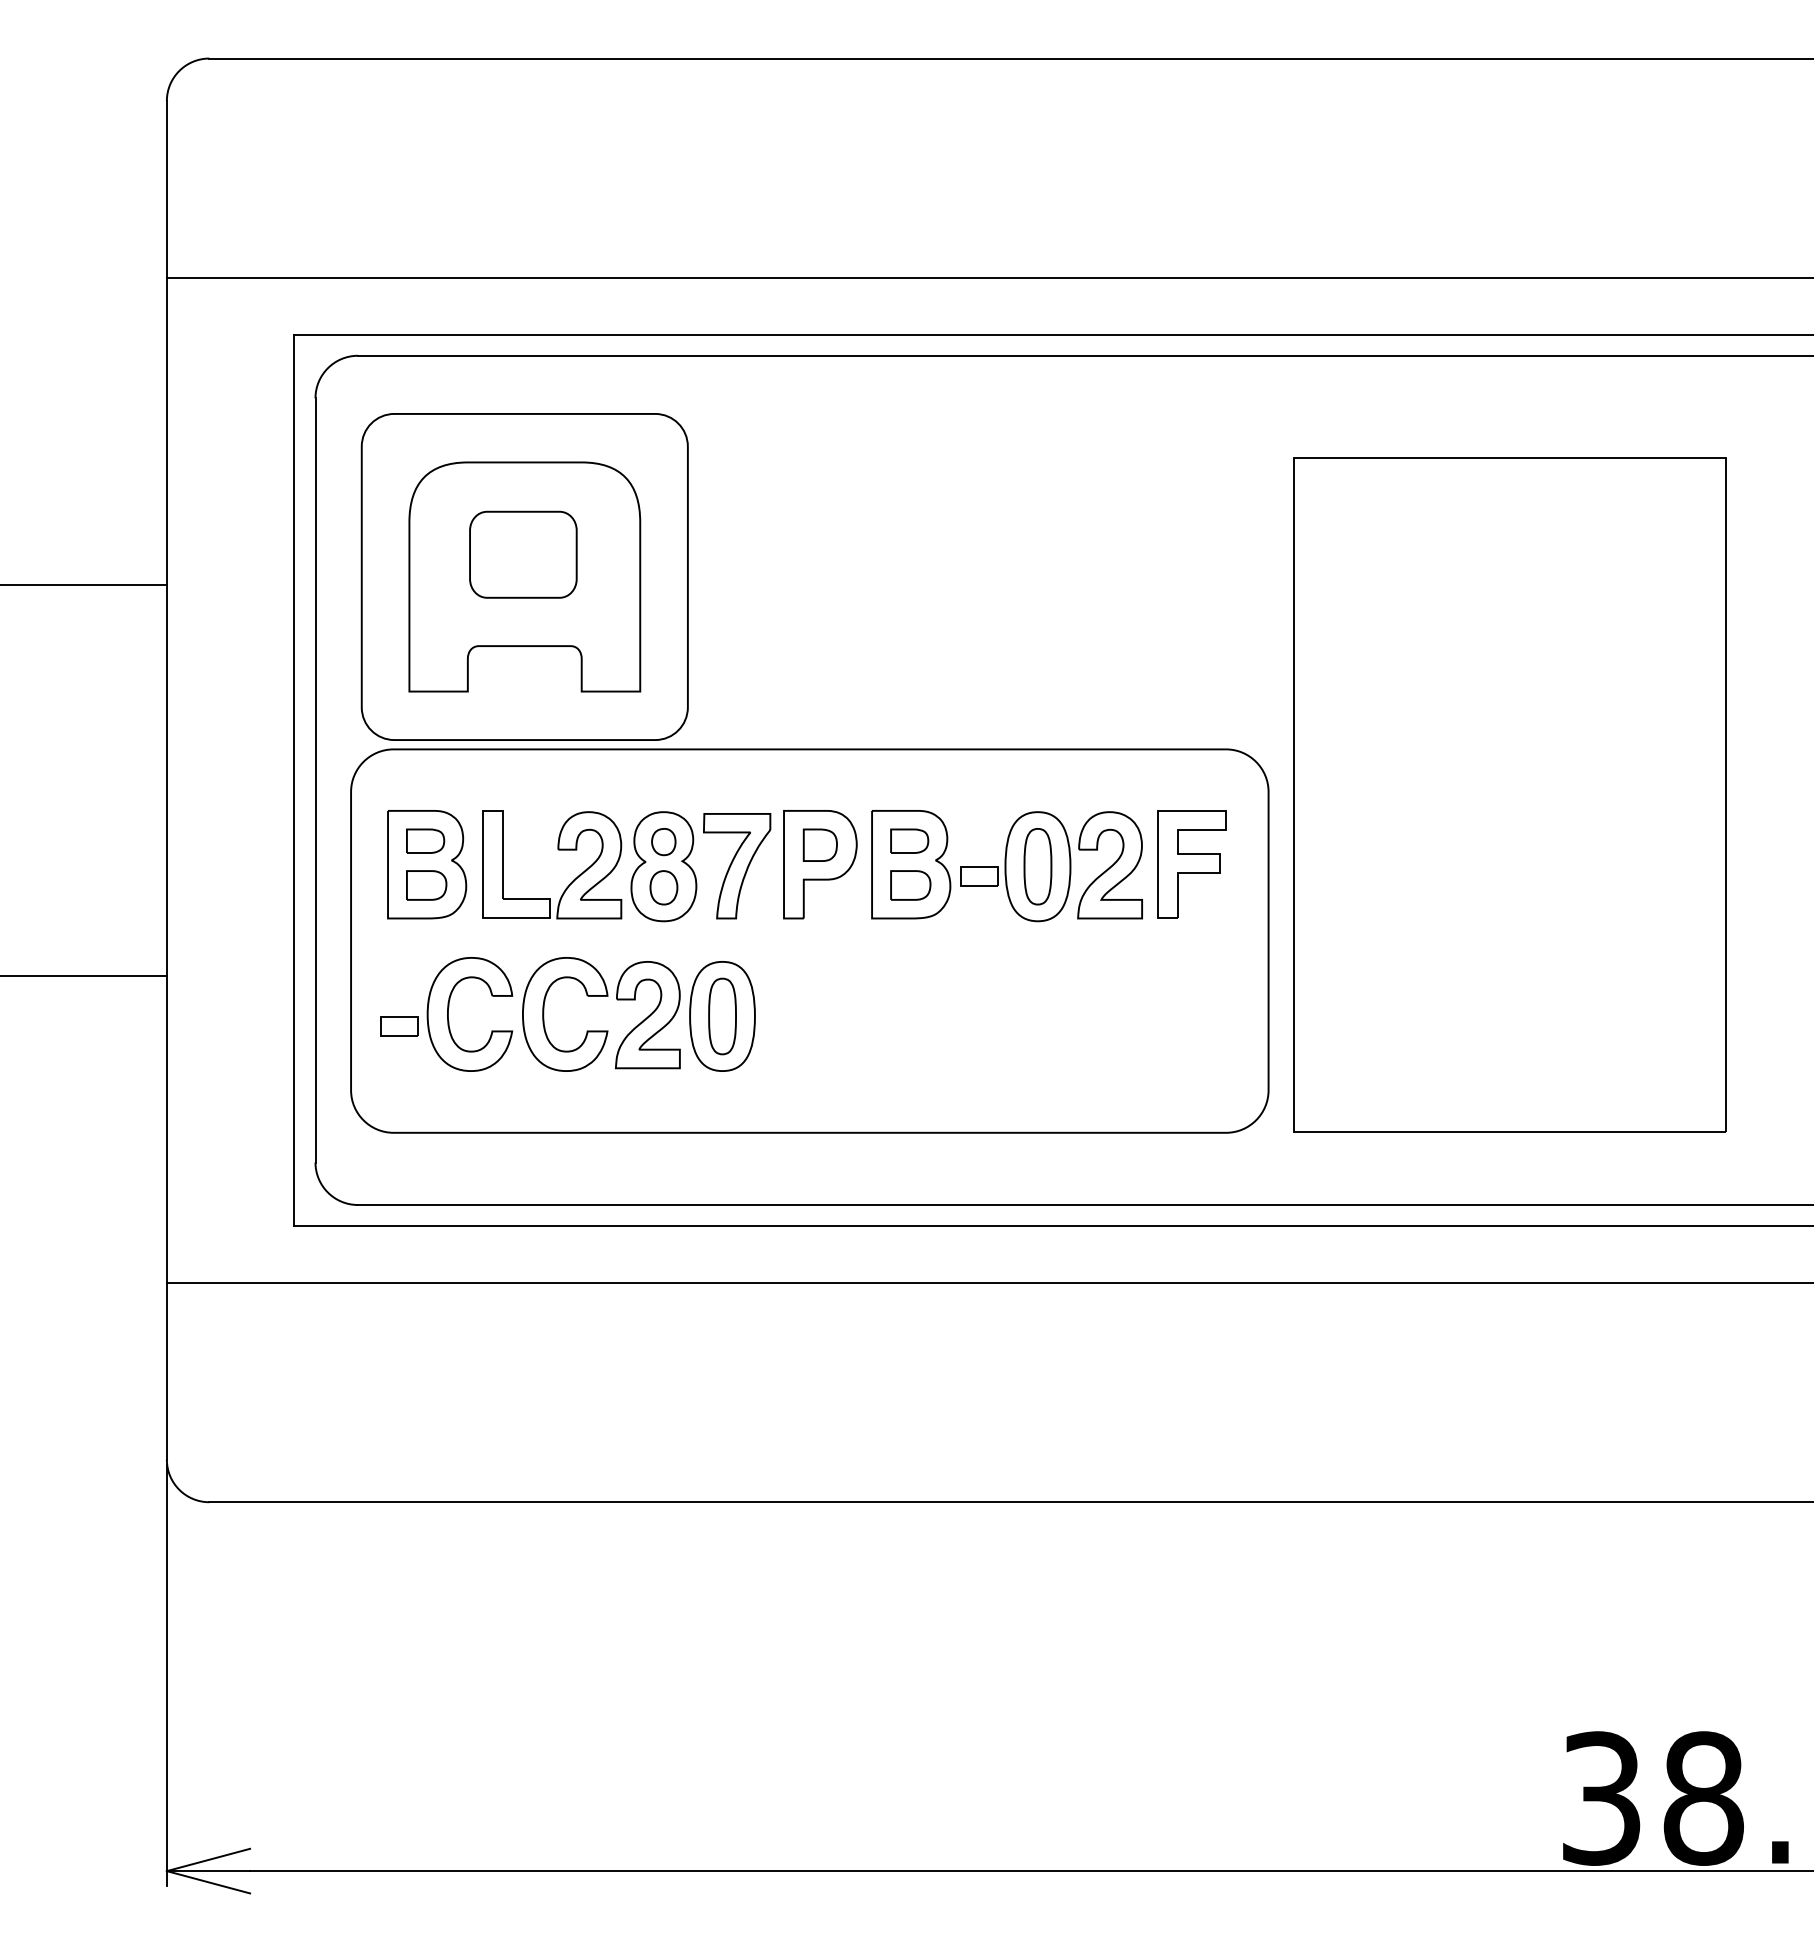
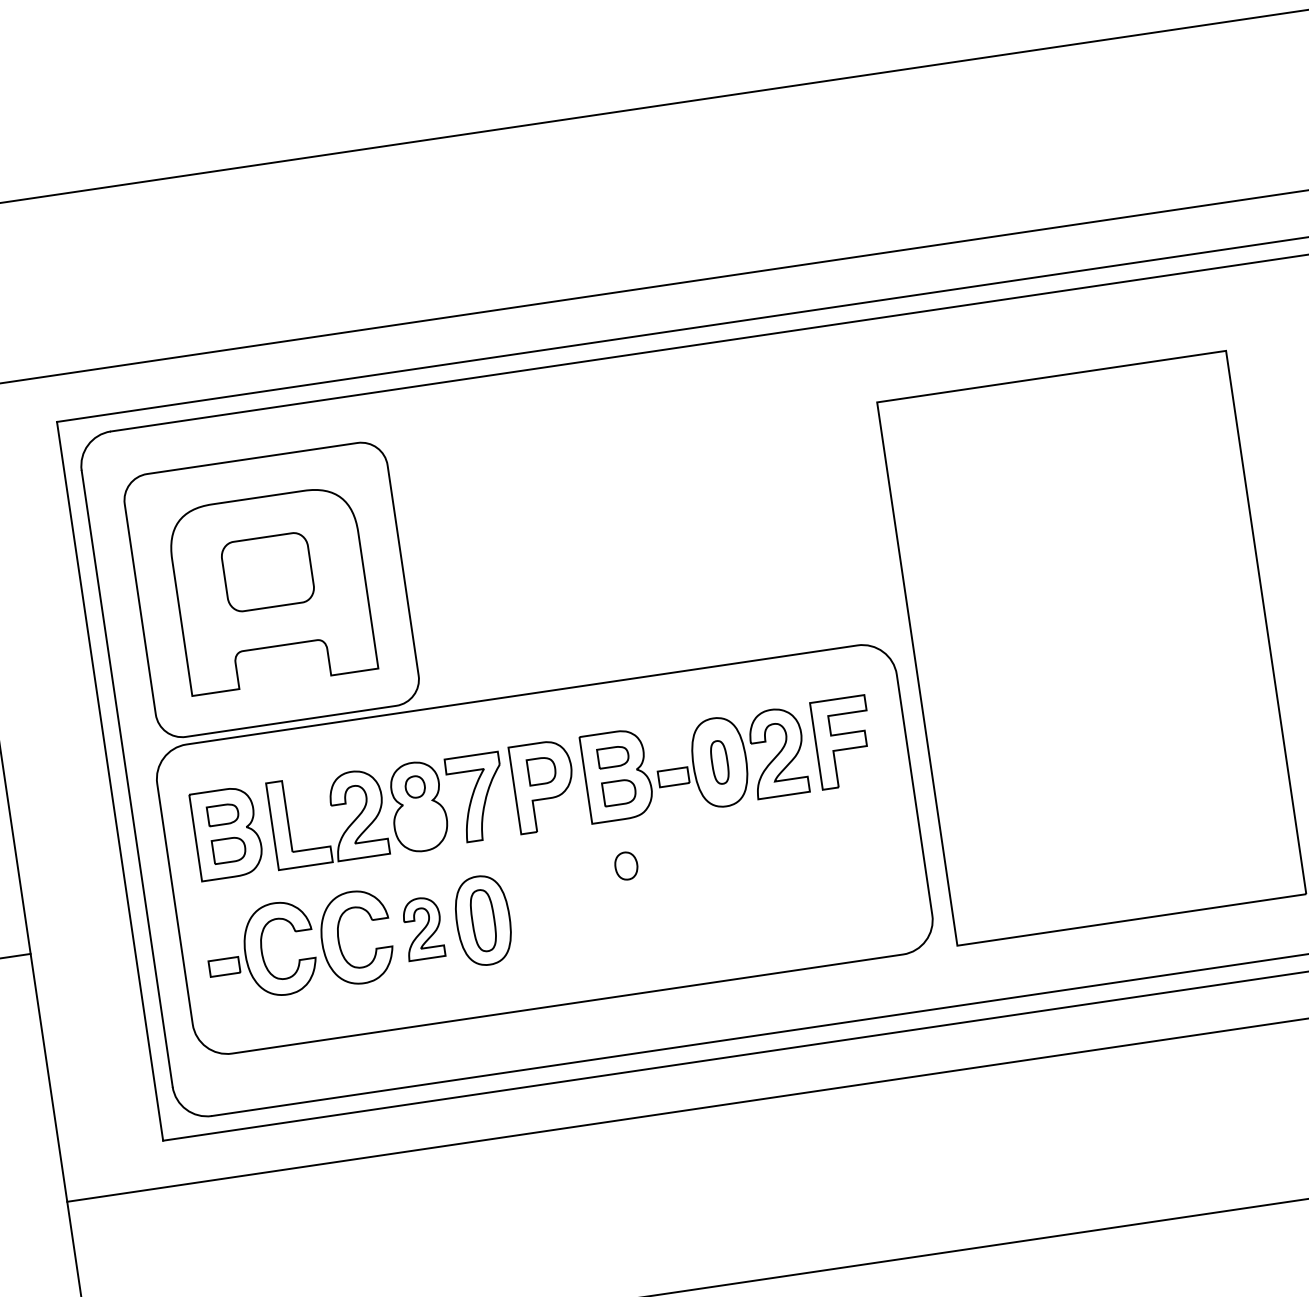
part: (1037, 866) -> (719, 762), size x0.7
part: (663, 887) -> (626, 865), moved
part: (647, 1015) -> (422, 928), size x0.7

